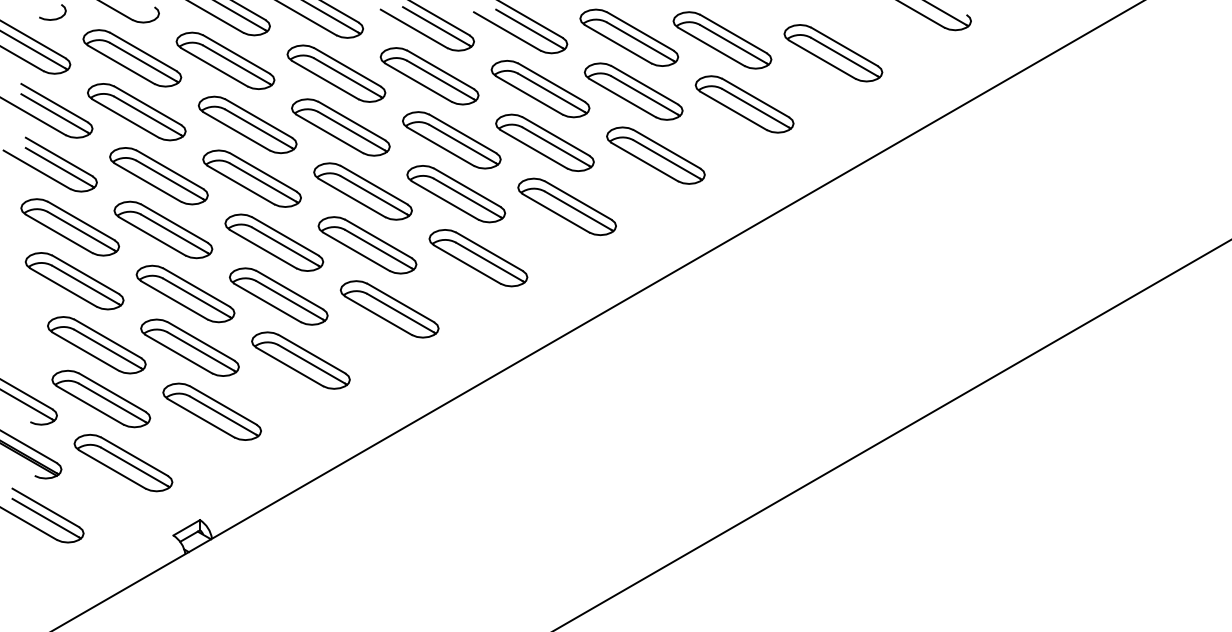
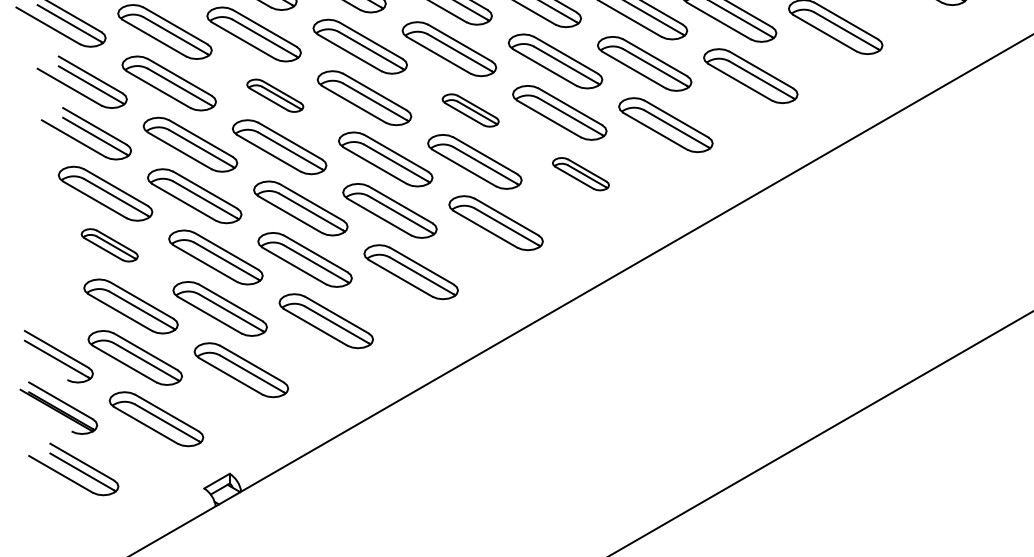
part: (247, 124) -> (275, 95), size x0.6
part: (451, 140) -> (470, 110), size x0.6
part: (566, 206) -> (580, 173), size x0.6
part: (74, 281) -> (109, 245), size x0.6

